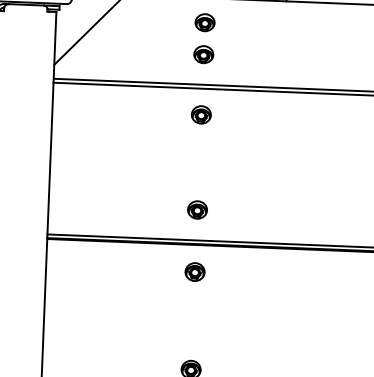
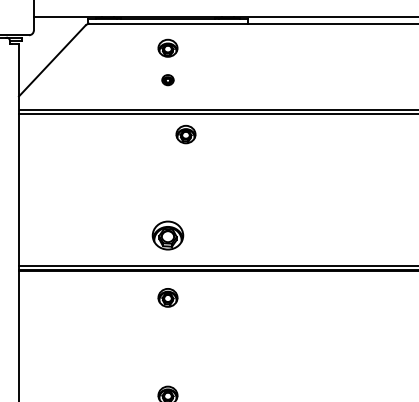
part: (203, 53) -> (167, 79), size x0.6
part: (200, 114) -> (185, 134), moved
part: (197, 209) -> (167, 235), size x1.6

